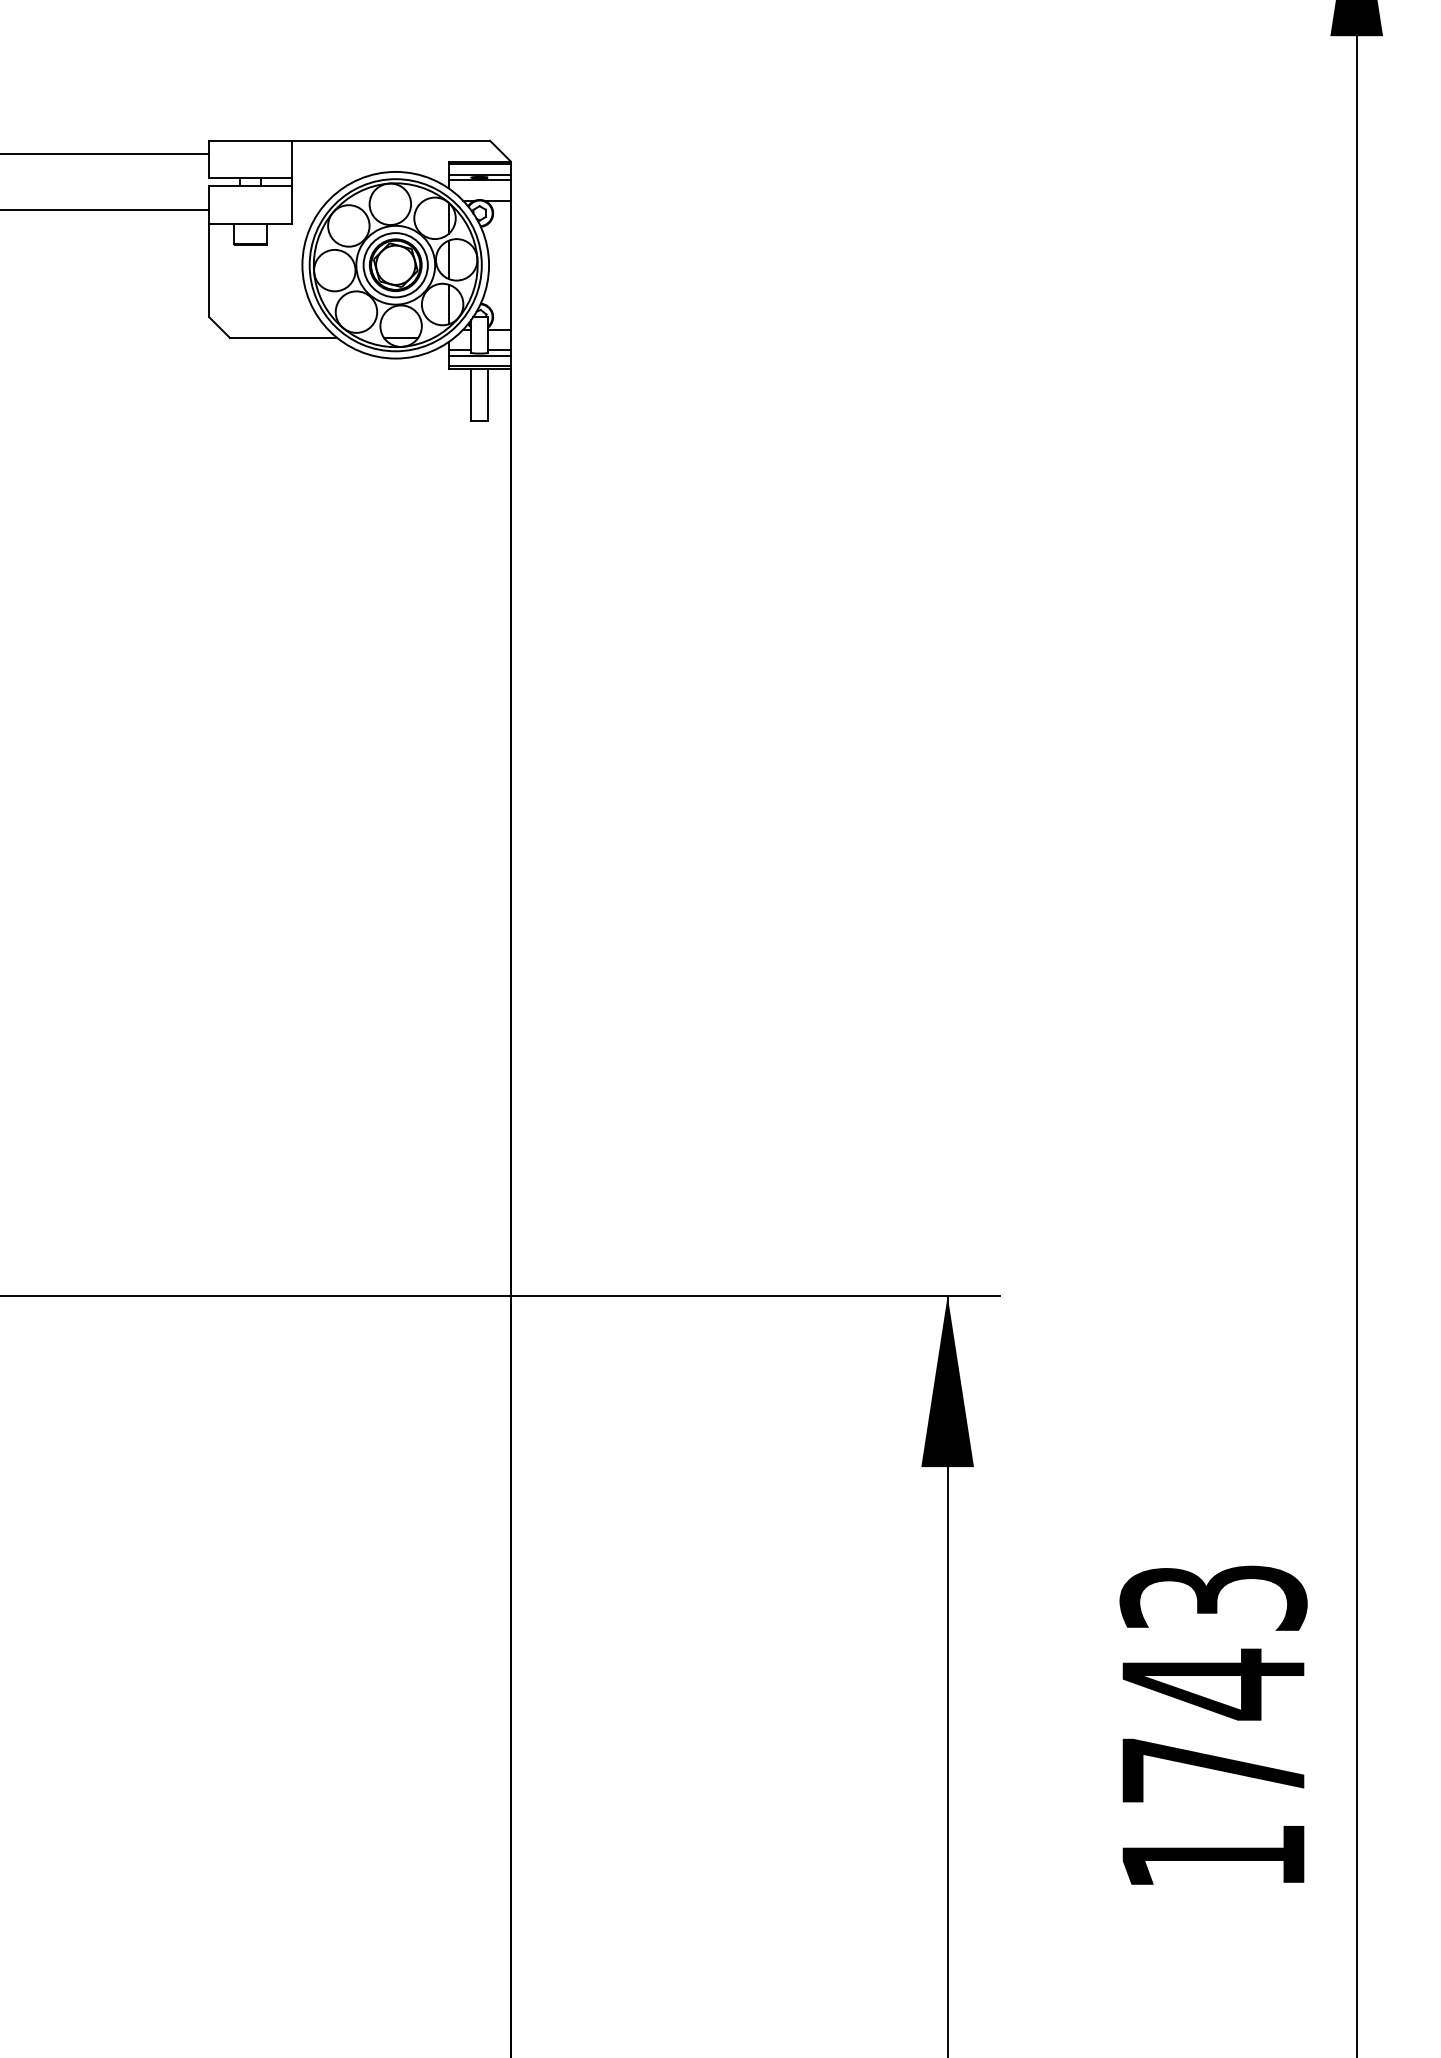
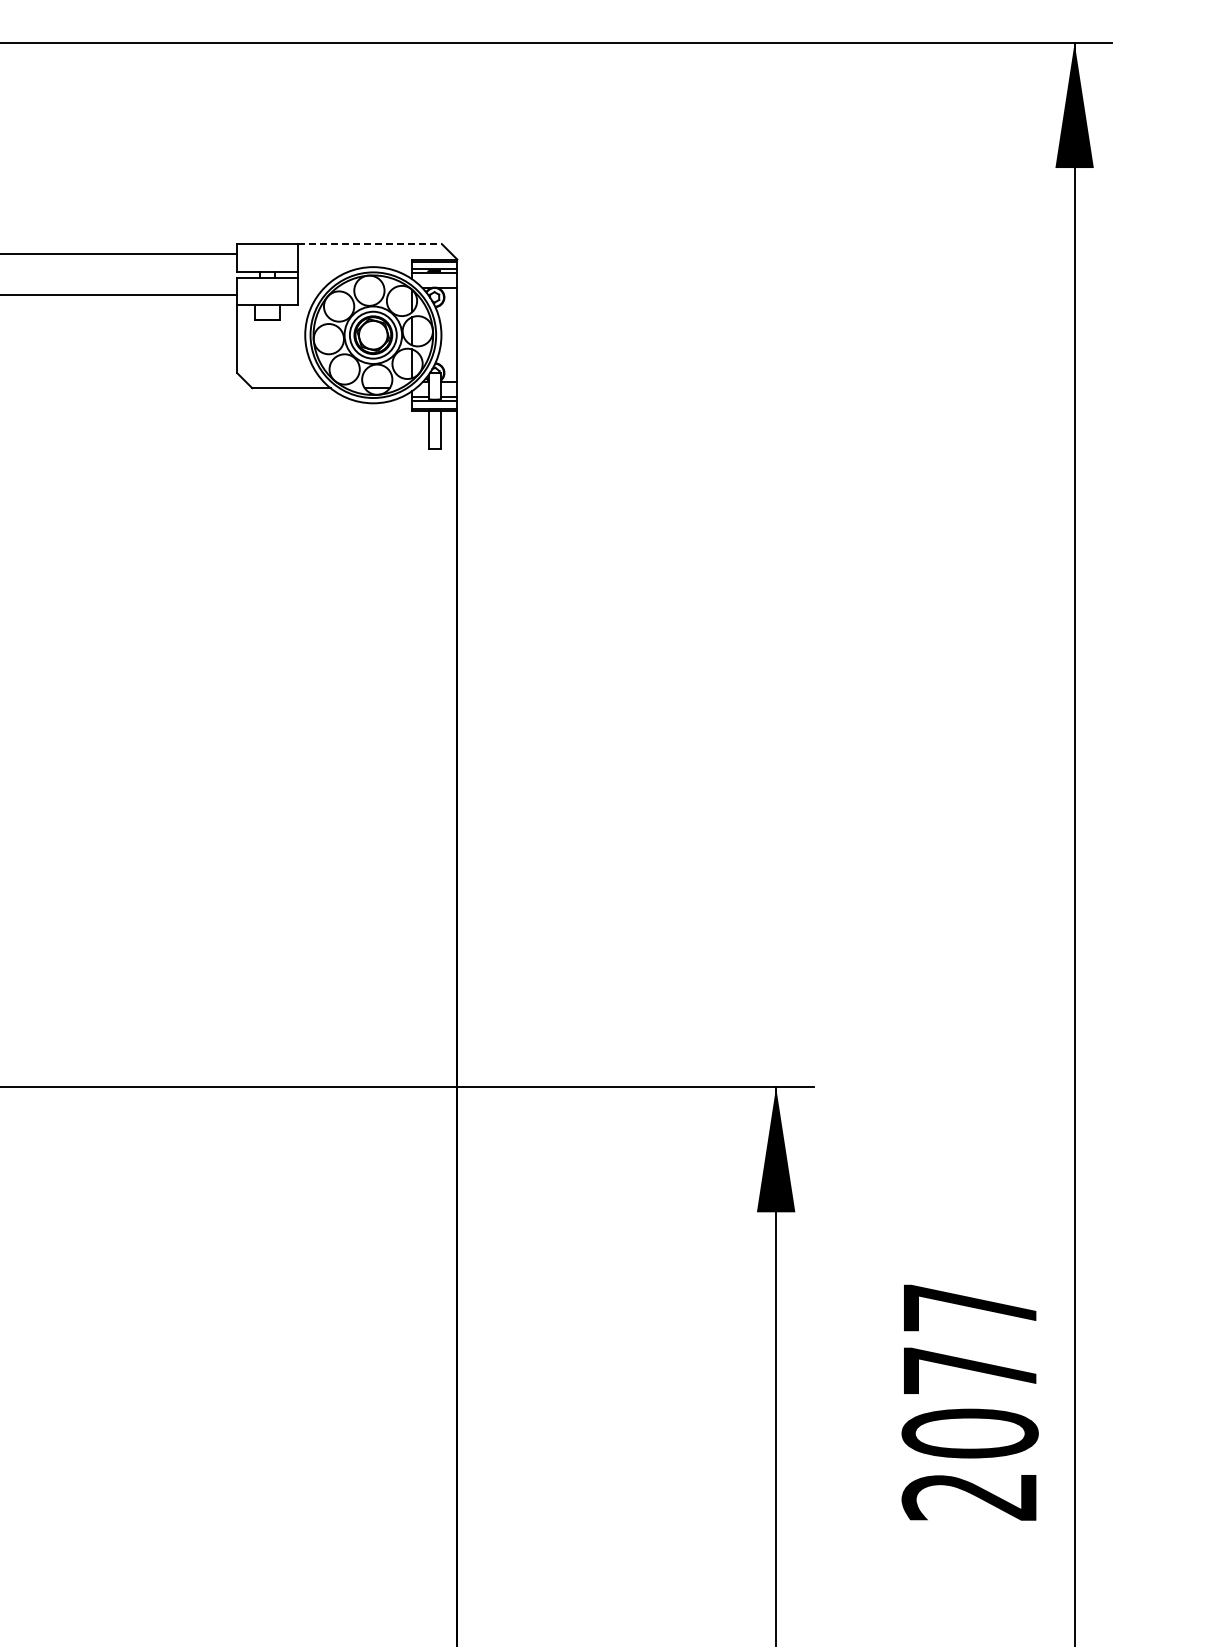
line: (391, 140) -> (370, 244), solid -> dashed
text: (1212, 1727) -> (969, 1402), 1743 -> 2077

